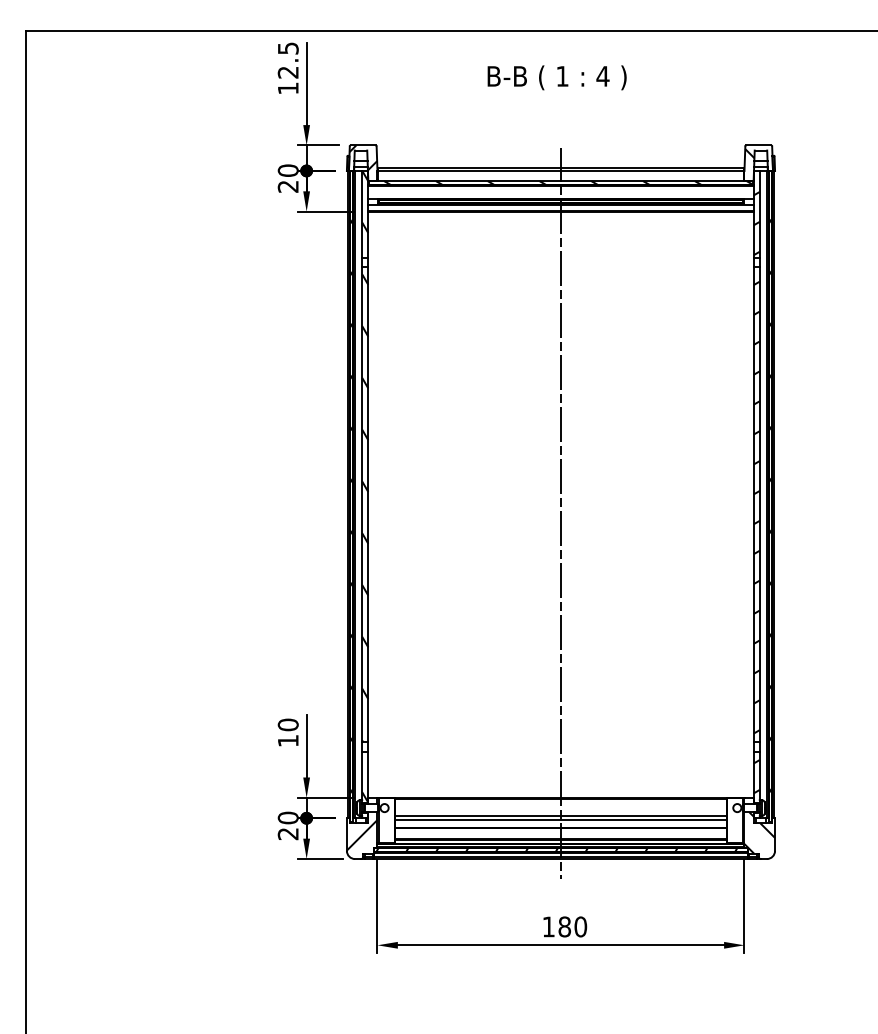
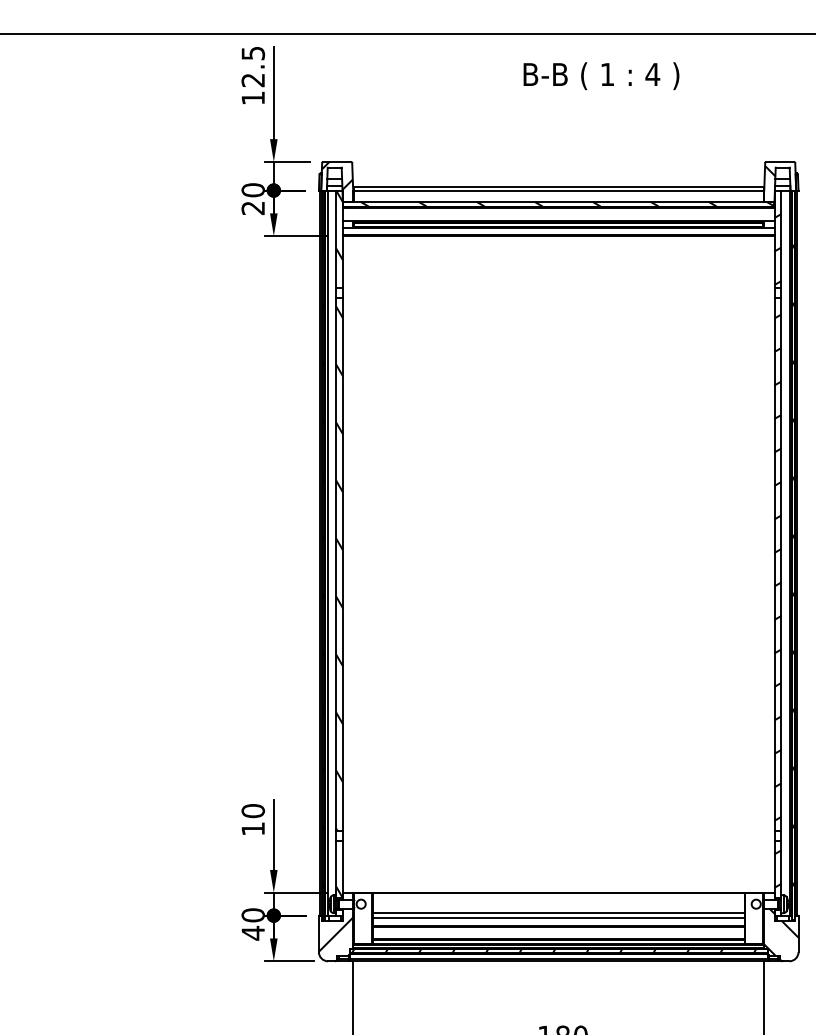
text: (556, 77) -> (600, 75), moved
line: (560, 513) -> (558, 574), removed
text: (287, 833) -> (252, 932), 20 -> 40

